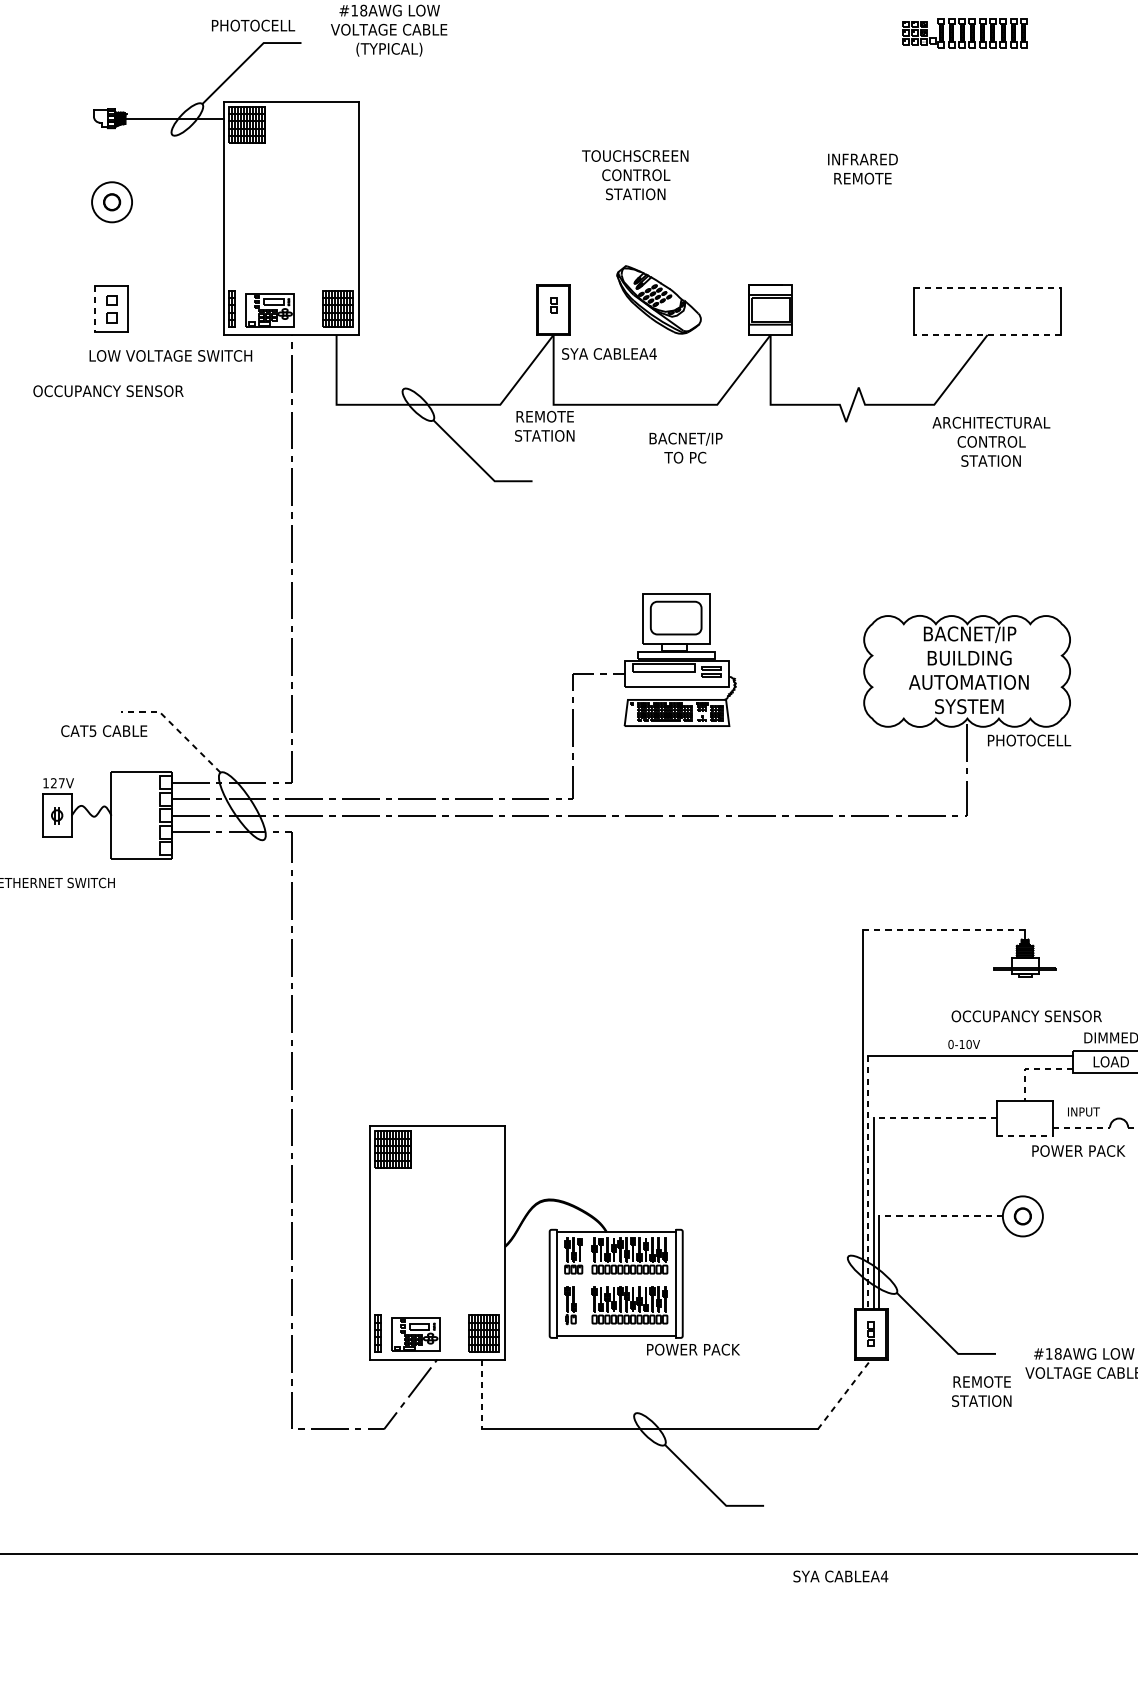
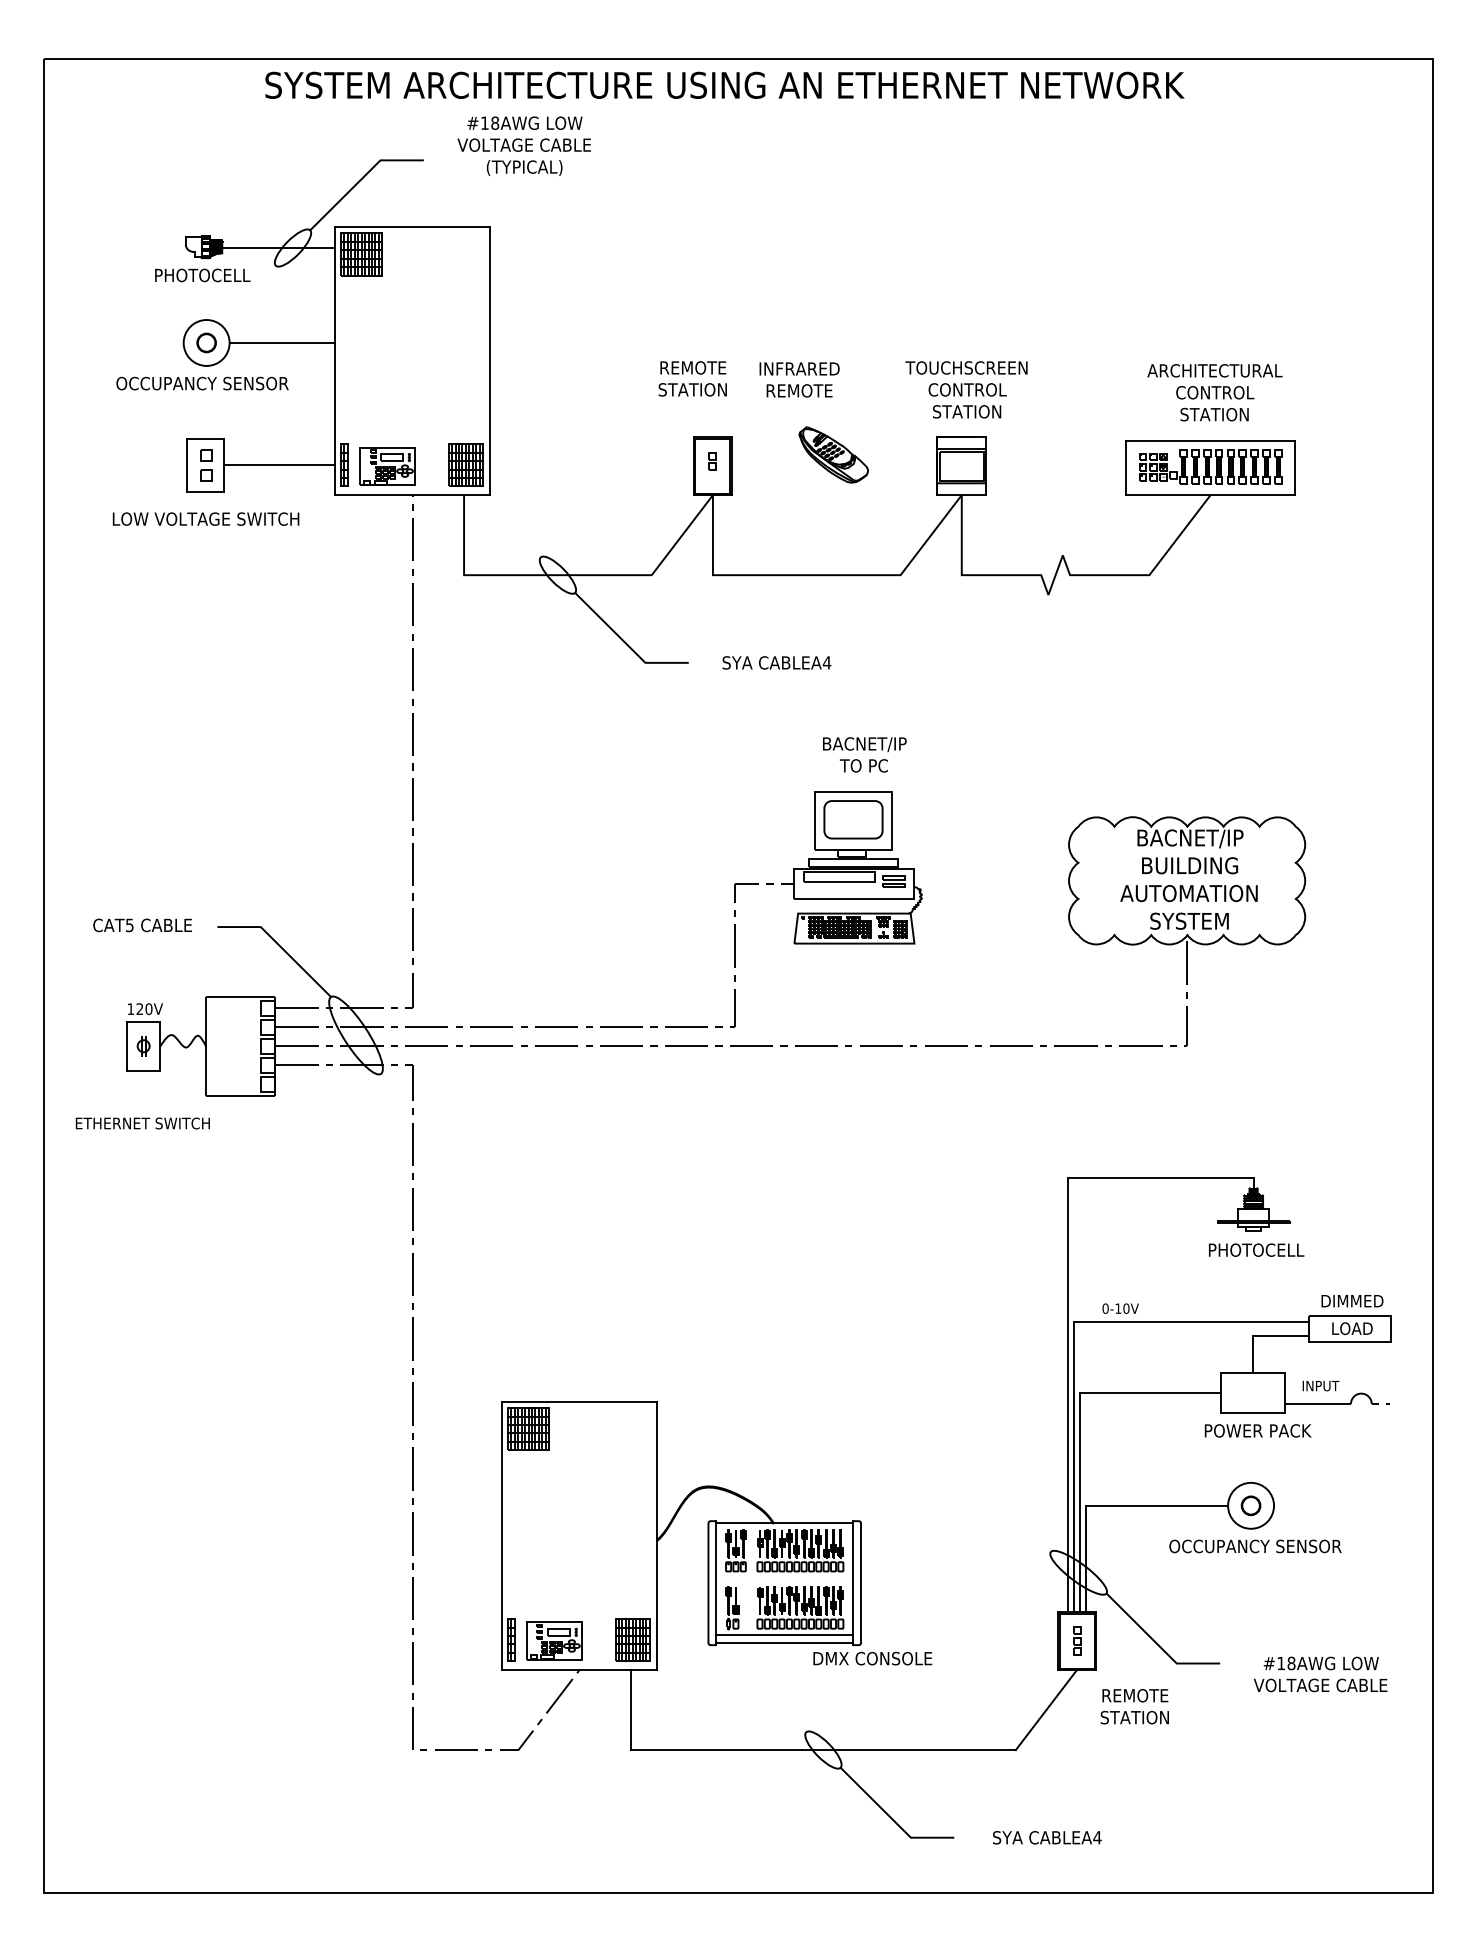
text: (253, 25) -> (202, 275), moved
part: (964, 32) -> (1210, 466), moved
text: (862, 168) -> (799, 379), moved
text: (635, 174) -> (966, 389), moved
line: (178, 201) -> (282, 342), added
line: (988, 288) -> (1211, 441), dashed -> solid
part: (658, 299) -> (833, 454), size x0.71
line: (95, 309) -> (187, 465), dashed -> solid
line: (175, 309) -> (279, 465), added
line: (987, 335) -> (1210, 495), dashed -> solid
text: (609, 353) -> (776, 662), moved
text: (170, 355) -> (205, 518), moved
text: (108, 391) -> (202, 383), moved
text: (544, 426) -> (692, 378), moved
text: (991, 441) -> (1214, 392), moved
text: (685, 447) -> (864, 754), moved
line: (175, 727) -> (279, 945), dashed -> solid
text: (104, 731) -> (142, 925), moved
text: (1029, 739) -> (1256, 1249), moved
text: (61, 783) -> (148, 1009), 127V -> 120V
line: (943, 930) -> (1160, 1177), dashed -> solid
text: (1026, 1016) -> (1255, 1546), moved
text: (963, 1044) -> (1120, 1308), moved
line: (1032, 1068) -> (1261, 1336), dashed -> solid
line: (935, 1118) -> (1150, 1393), dashed -> solid
line: (1081, 1128) -> (1318, 1404), dashed -> solid
line: (1025, 1135) -> (1253, 1413), dashed -> solid
text: (1078, 1150) -> (1257, 1430), moved
line: (868, 1182) -> (1073, 1467), dashed -> solid
line: (940, 1216) -> (1156, 1505), dashed -> solid
line: (616, 1328) -> (784, 1634), added
text: (692, 1349) -> (872, 1658), POWER PACK -> DMX CONSOLE
text: (981, 1391) -> (1134, 1706), moved
line: (482, 1394) -> (631, 1710), dashed -> solid
line: (844, 1394) -> (1046, 1709), dashed -> solid
text: (841, 1576) -> (1047, 1837), moved

